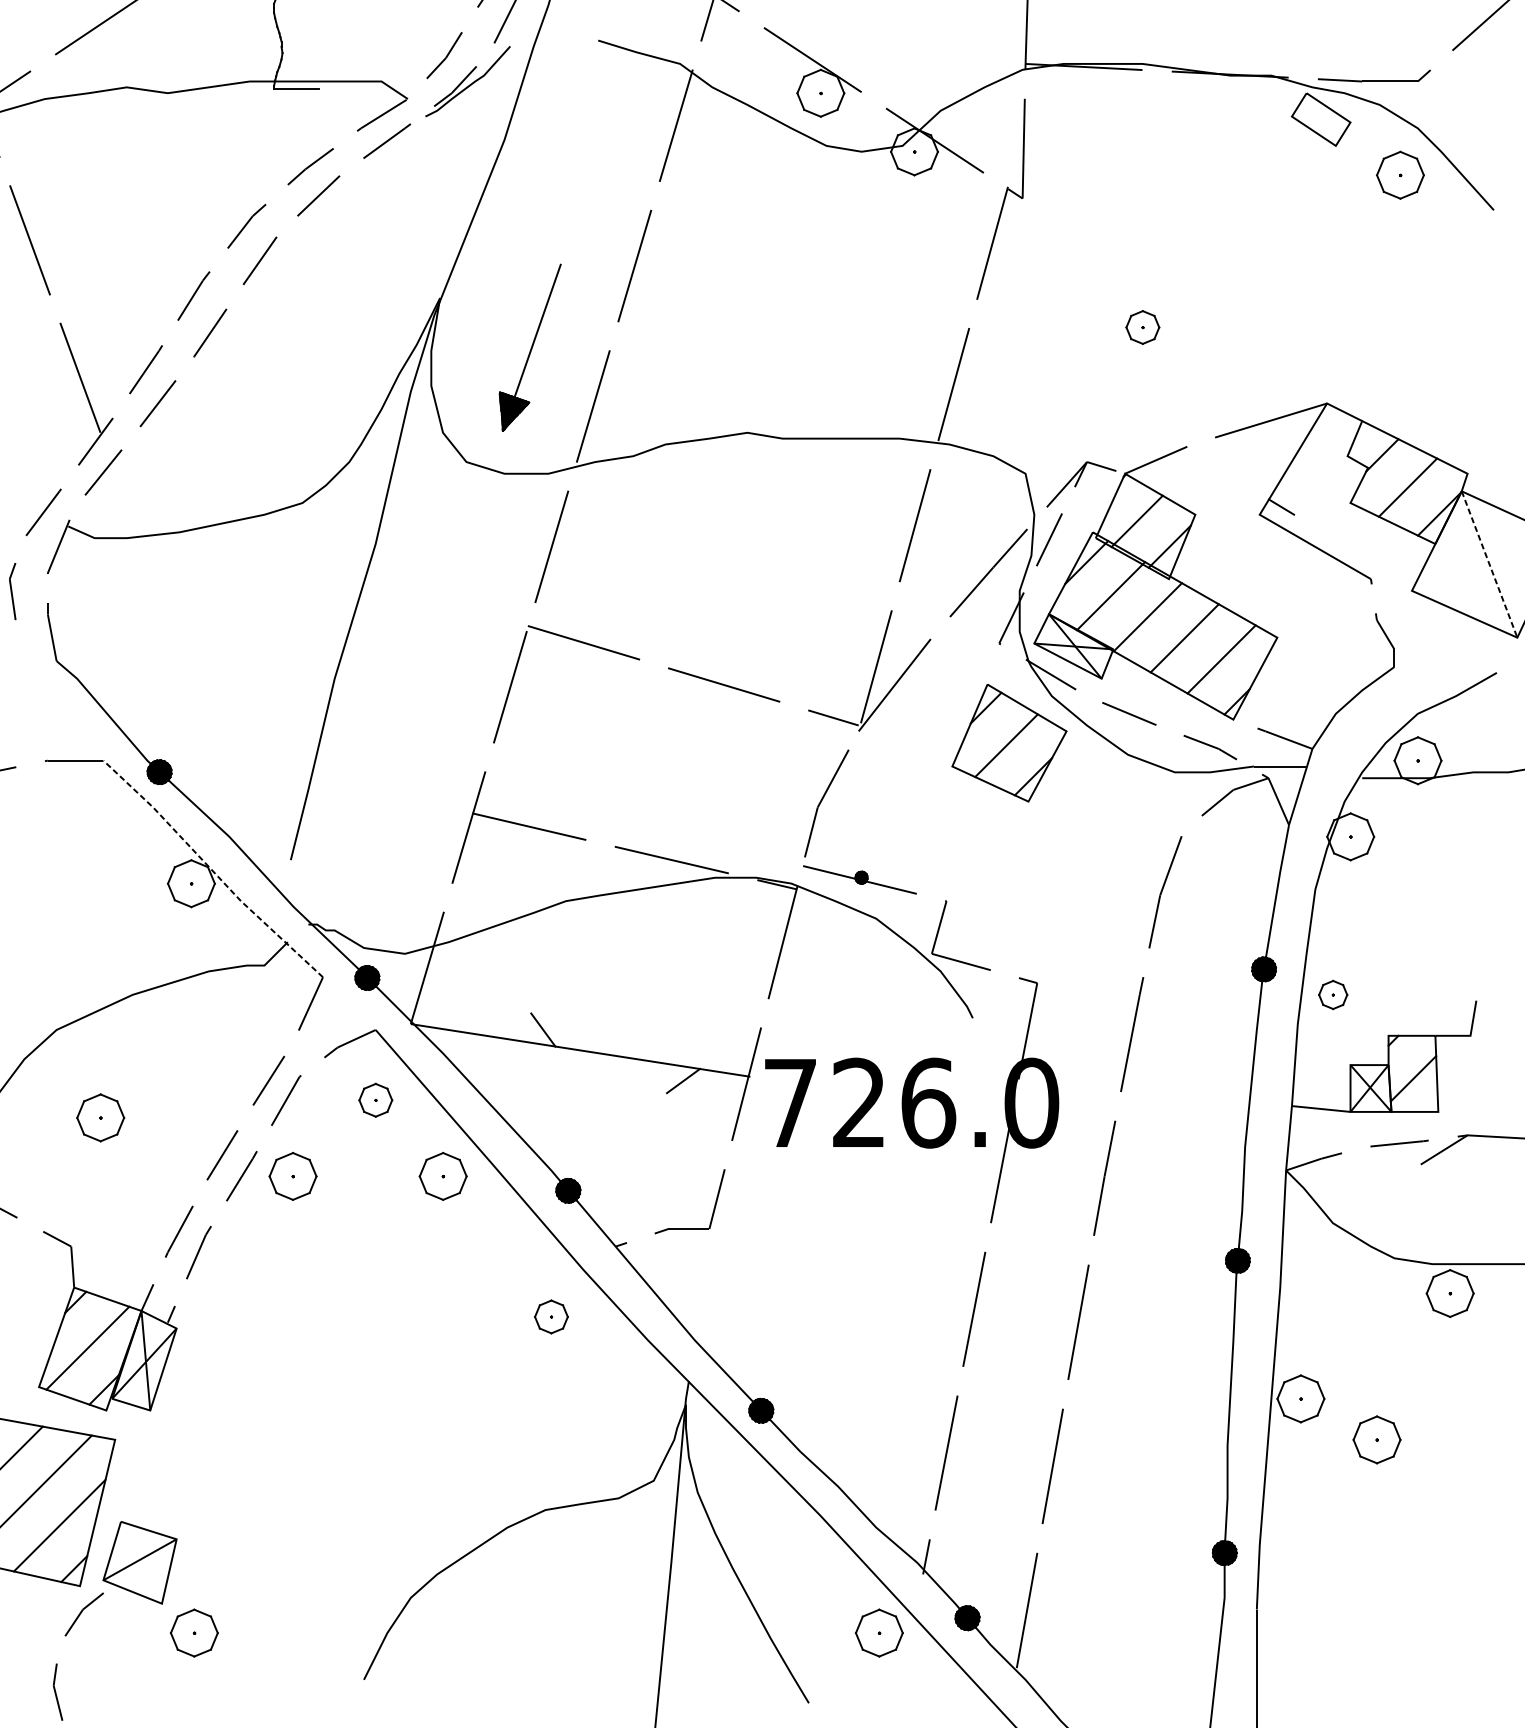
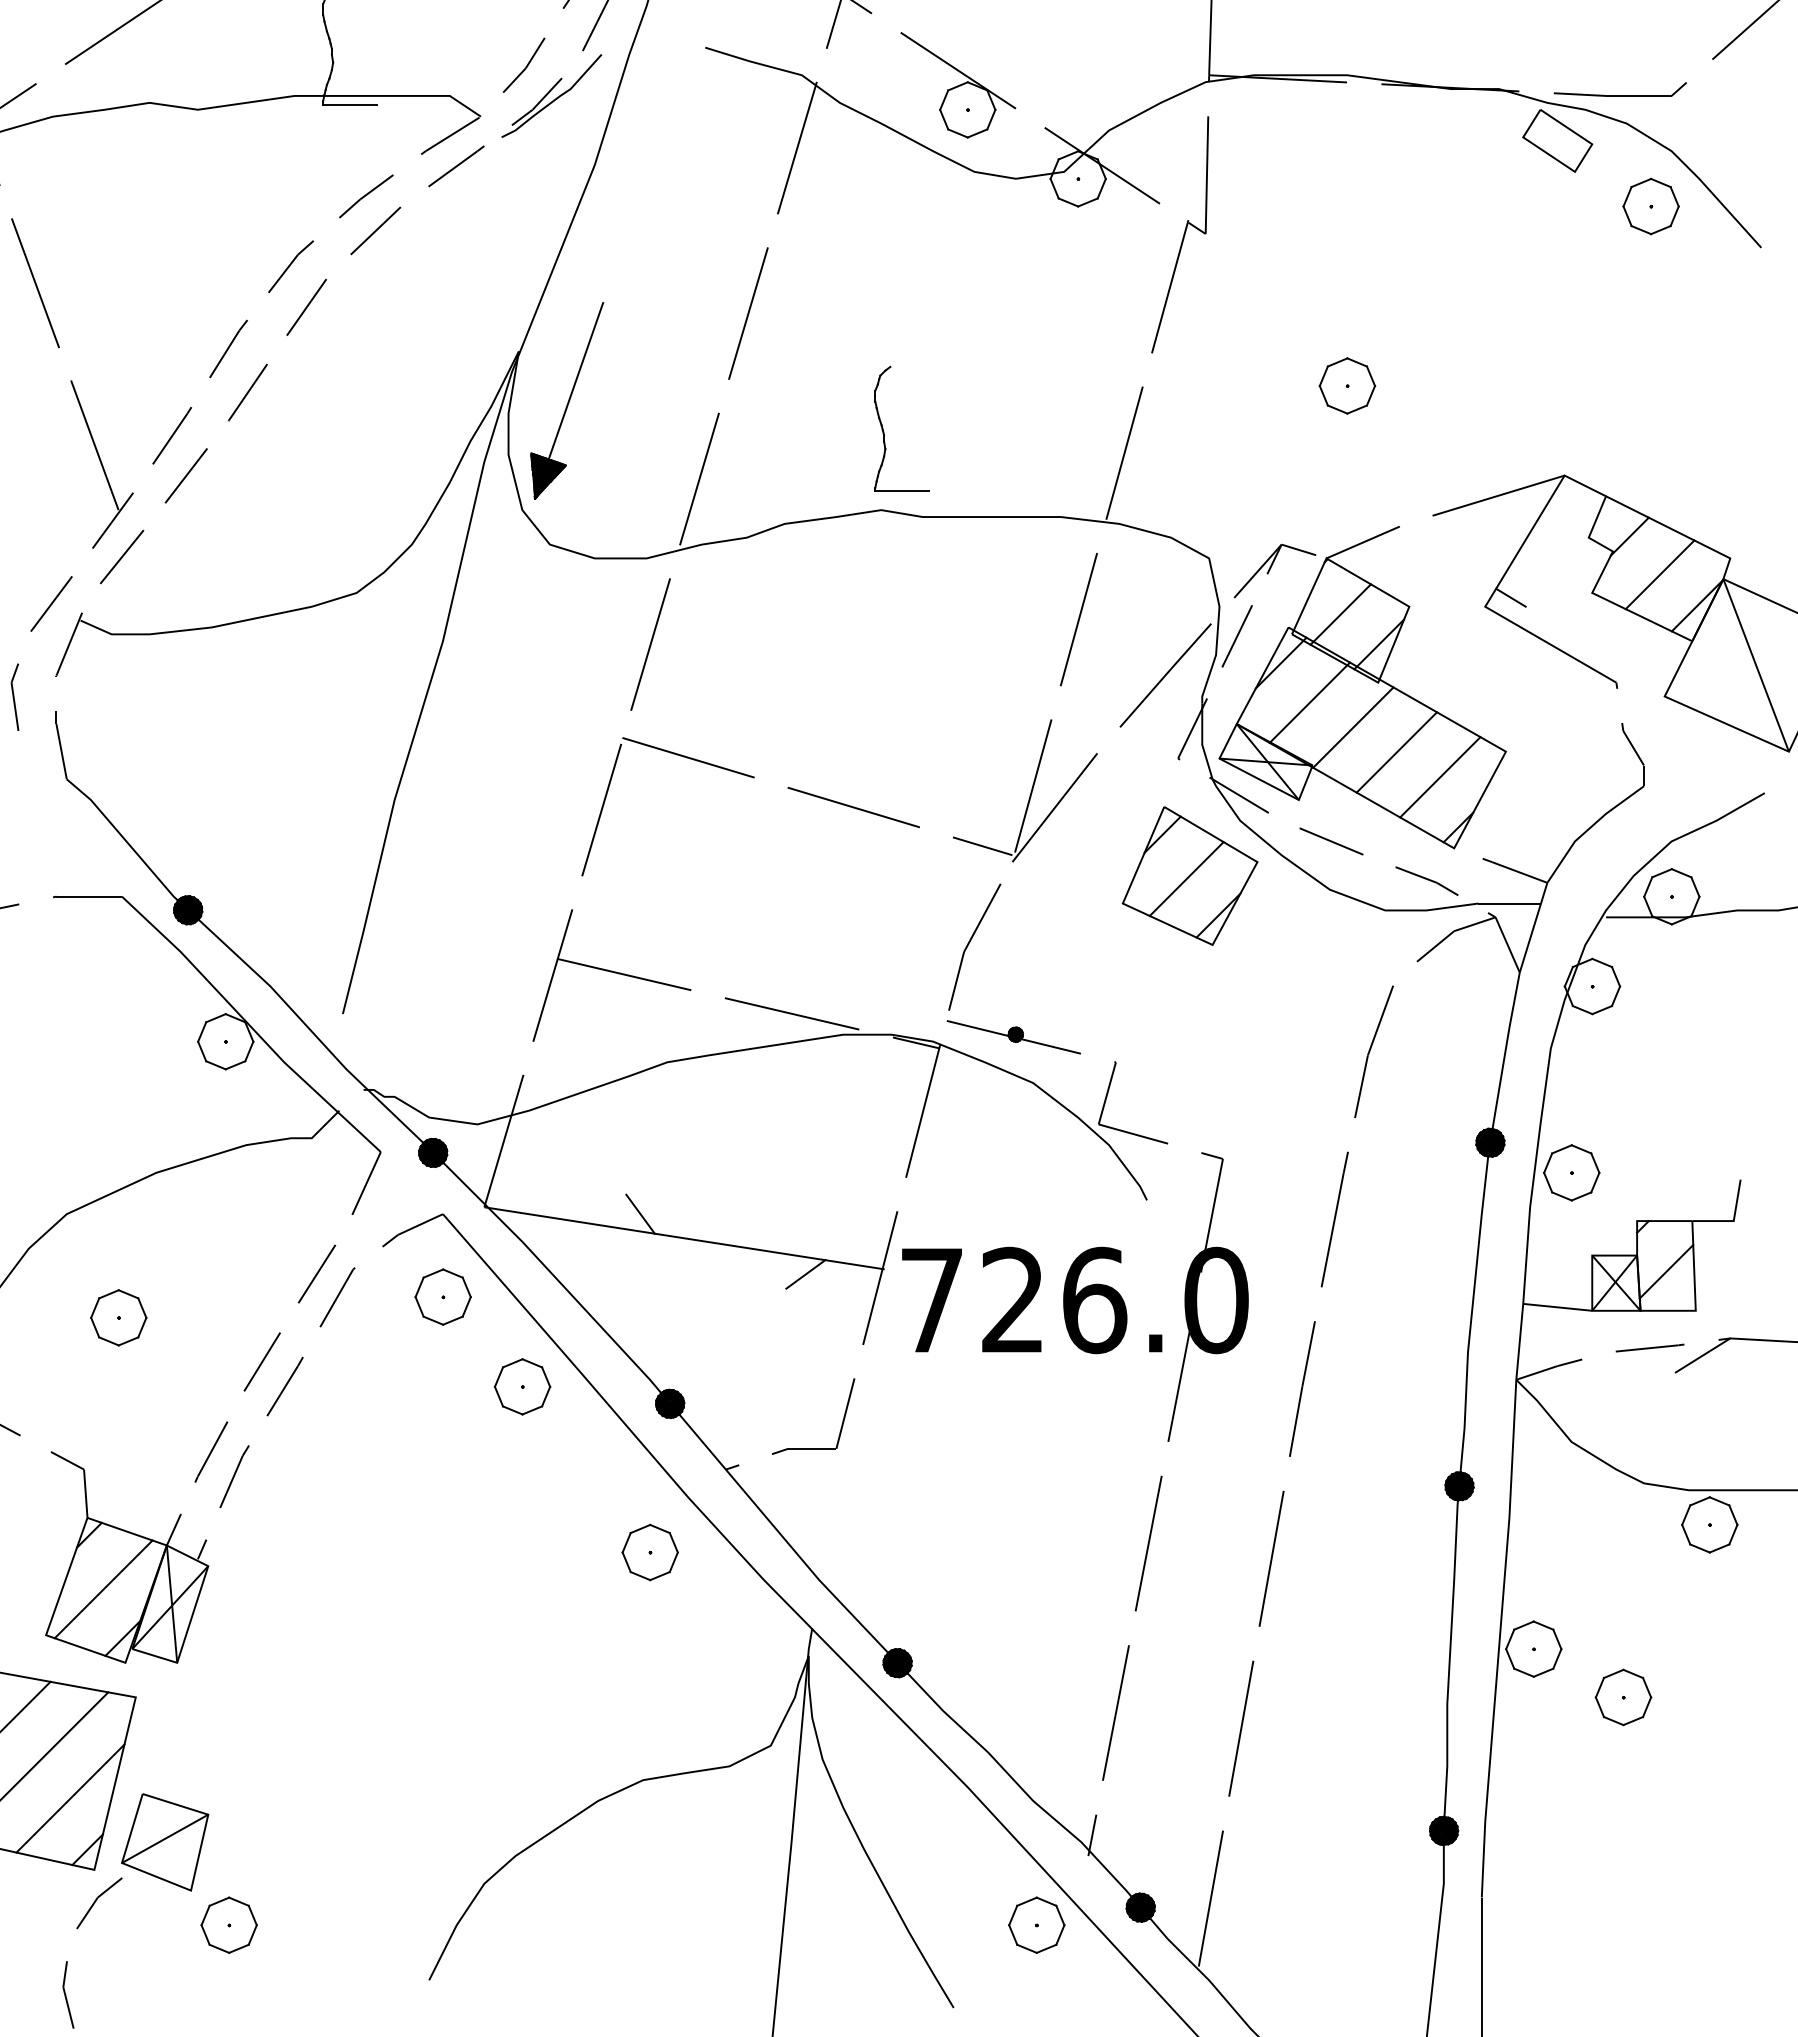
part: (1142, 327) -> (1347, 385), size x1.43
part: (530, 347) -> (567, 400), moved
part: (750, 366) -> (884, 431), added
line: (1489, 564) -> (1756, 665), dashed -> solid
line: (211, 869) -> (249, 1025), dashed -> solid
part: (1332, 994) -> (1571, 1172), size x1.67
part: (375, 1099) -> (442, 1296), size x1.43
part: (293, 1176) -> (345, 1386), removed
part: (550, 1316) -> (649, 1552), size x1.43

